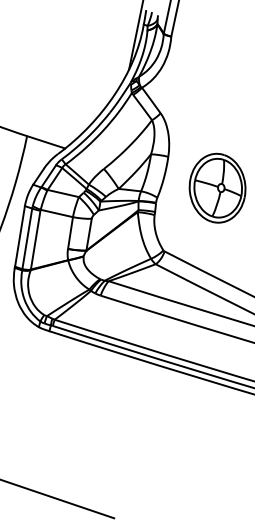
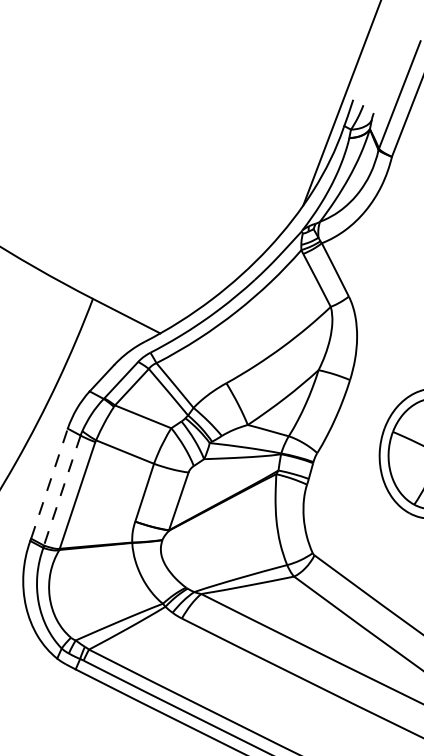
line: (20, 236) -> (50, 484), solid -> dashed
line: (27, 238) -> (62, 489), solid -> dashed

